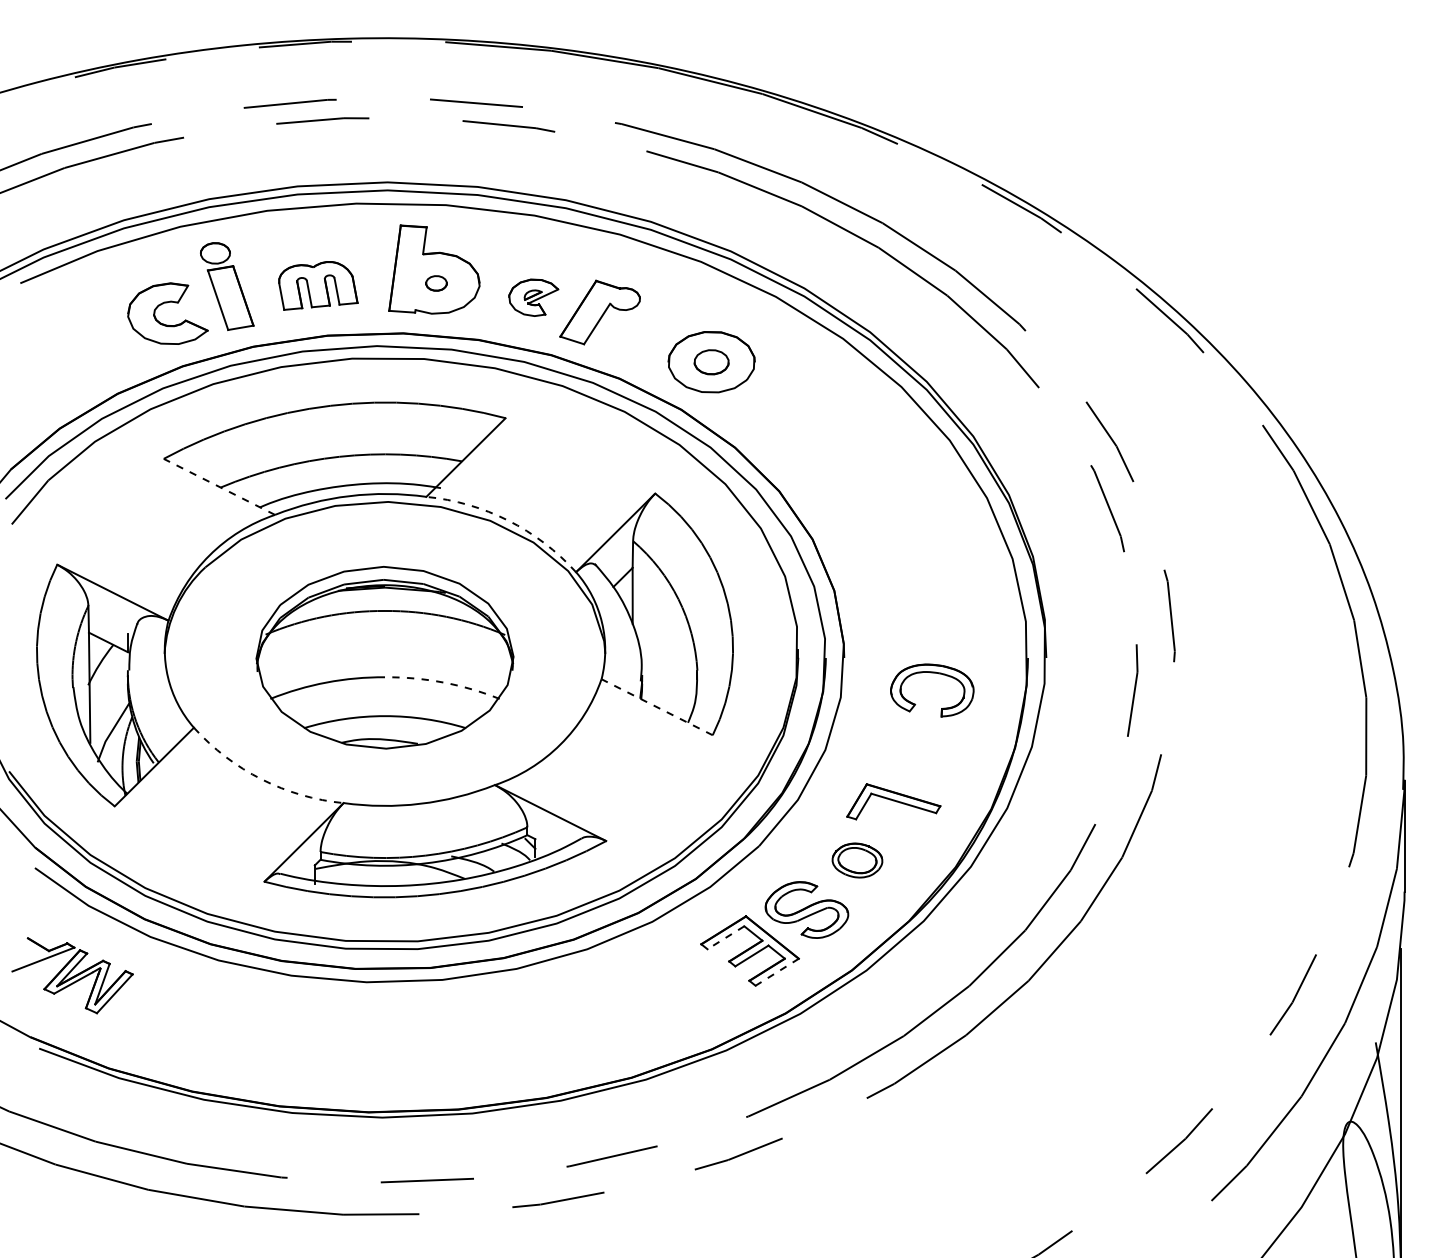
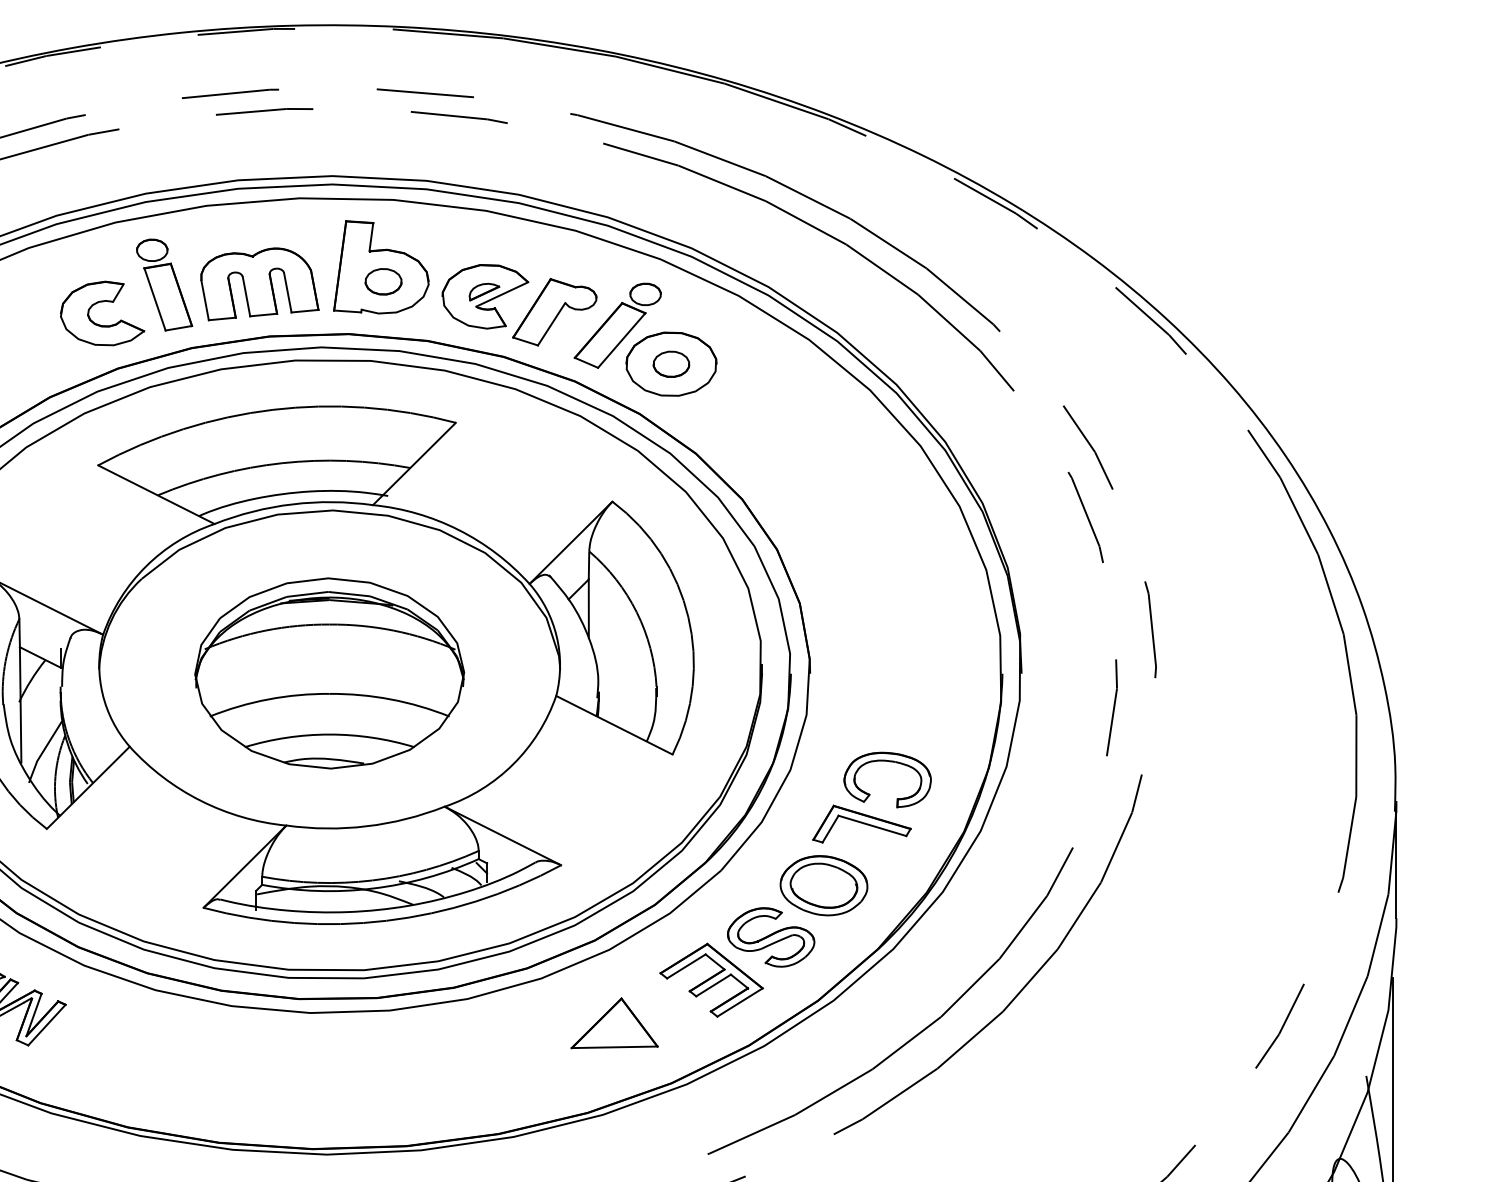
part: (436, 283) -> (383, 281), size x1.67
part: (318, 285) -> (260, 283), size x1.43
part: (533, 297) -> (485, 296), size x1.67
part: (660, 325) -> (617, 325), added
line: (218, 486) -> (155, 494), dashed -> solid
arc: (508, 520) -> (458, 529), dashed -> solid
part: (932, 673) -> (887, 762), moved
arc: (443, 682) -> (390, 699), dashed -> solid
line: (656, 707) -> (613, 725), dashed -> solid
arc: (261, 779) -> (200, 800), dashed -> solid
part: (857, 860) -> (824, 885), size x1.67
line: (725, 937) -> (685, 966), dashed -> solid
line: (777, 972) -> (740, 1002), dashed -> solid
part: (657, 991) -> (614, 1022), added

